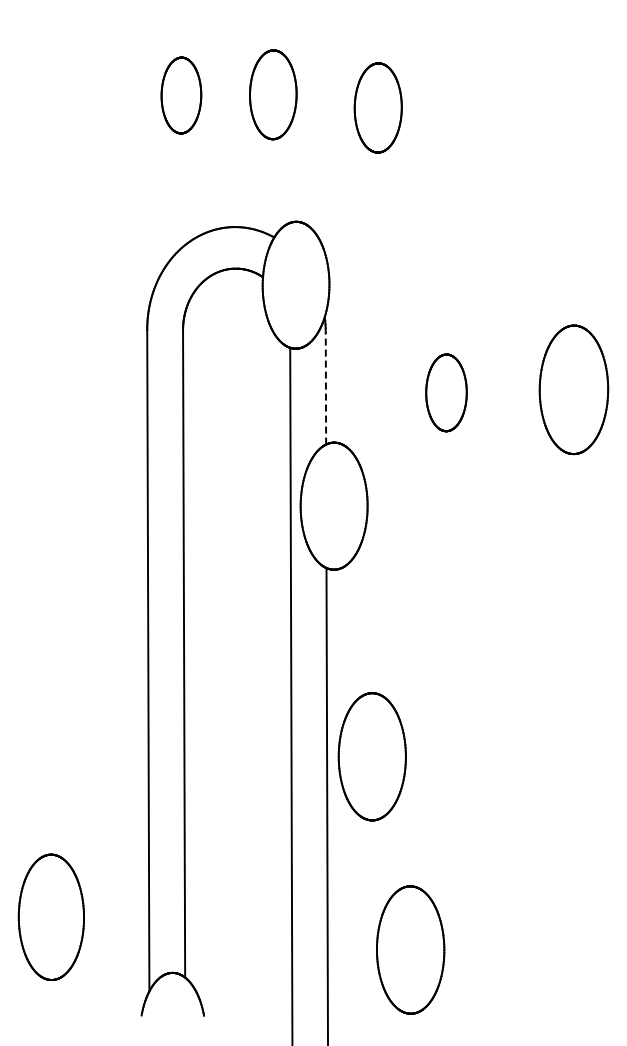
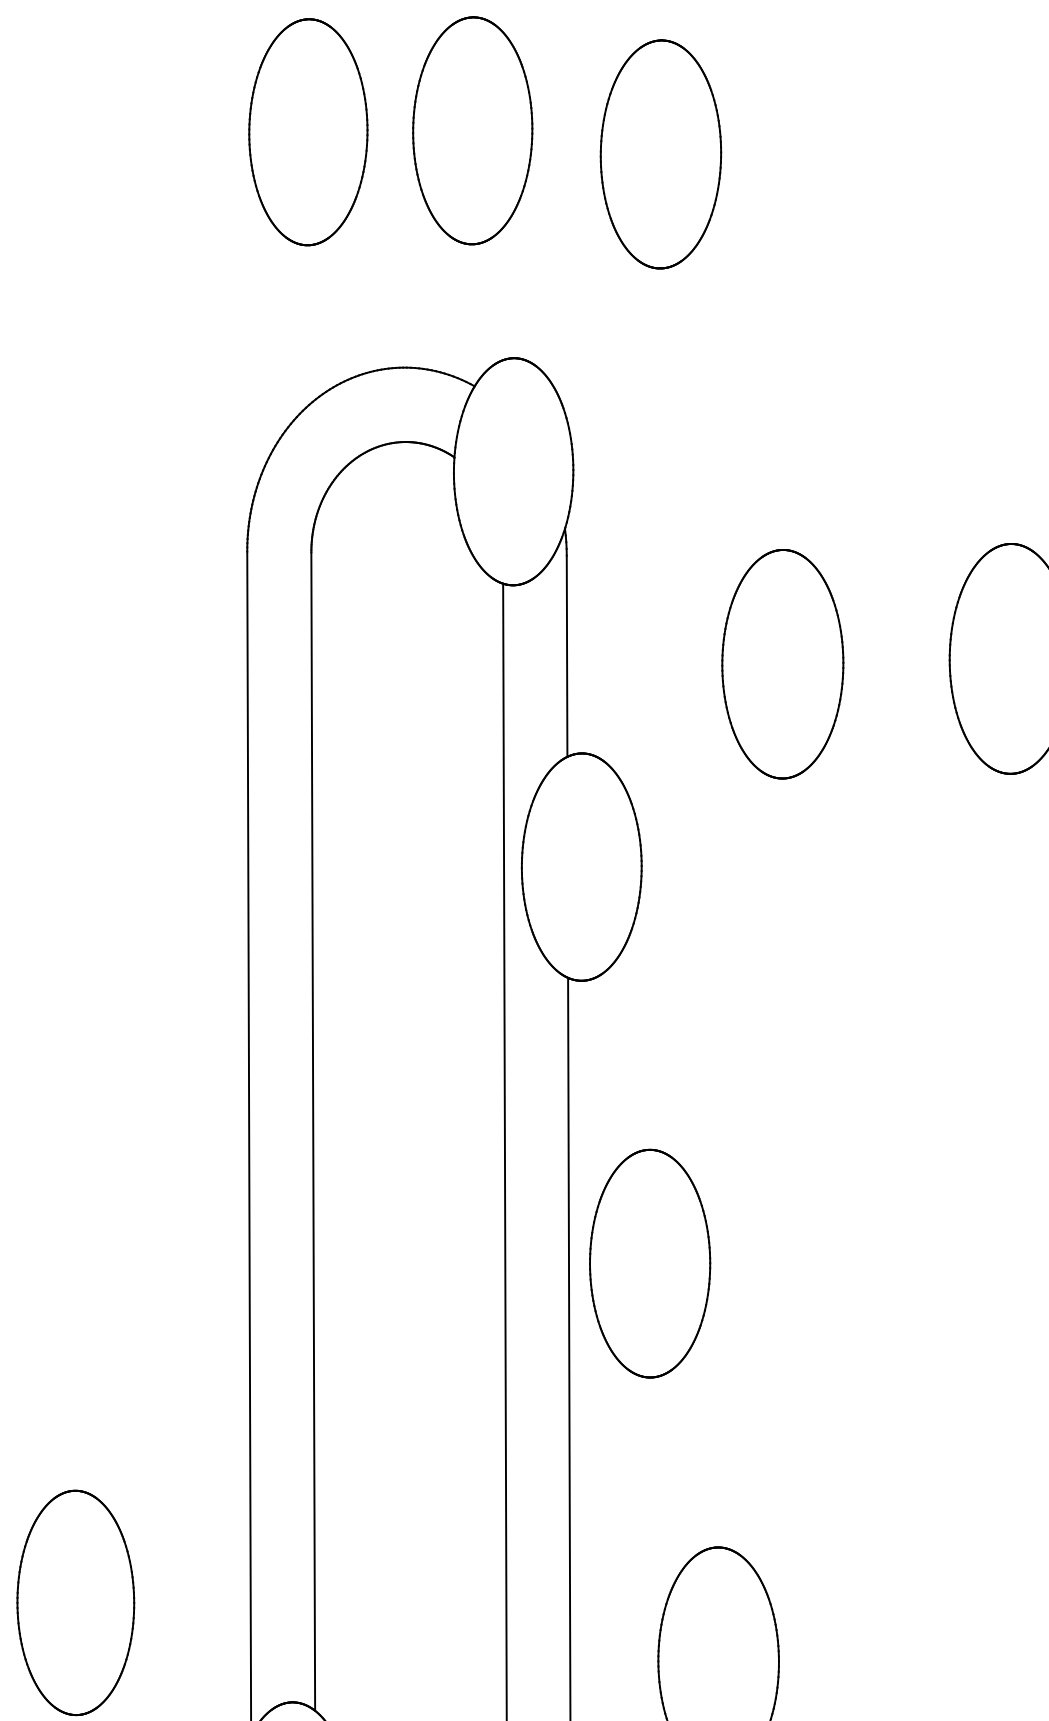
part: (273, 94) -> (473, 130), size x1.43
part: (181, 95) -> (308, 132), size x1.67
part: (377, 107) -> (659, 153), size x1.43
line: (325, 387) -> (566, 654), dashed -> solid
part: (446, 392) -> (782, 663), size x1.67
part: (371, 756) -> (648, 1263), moved

